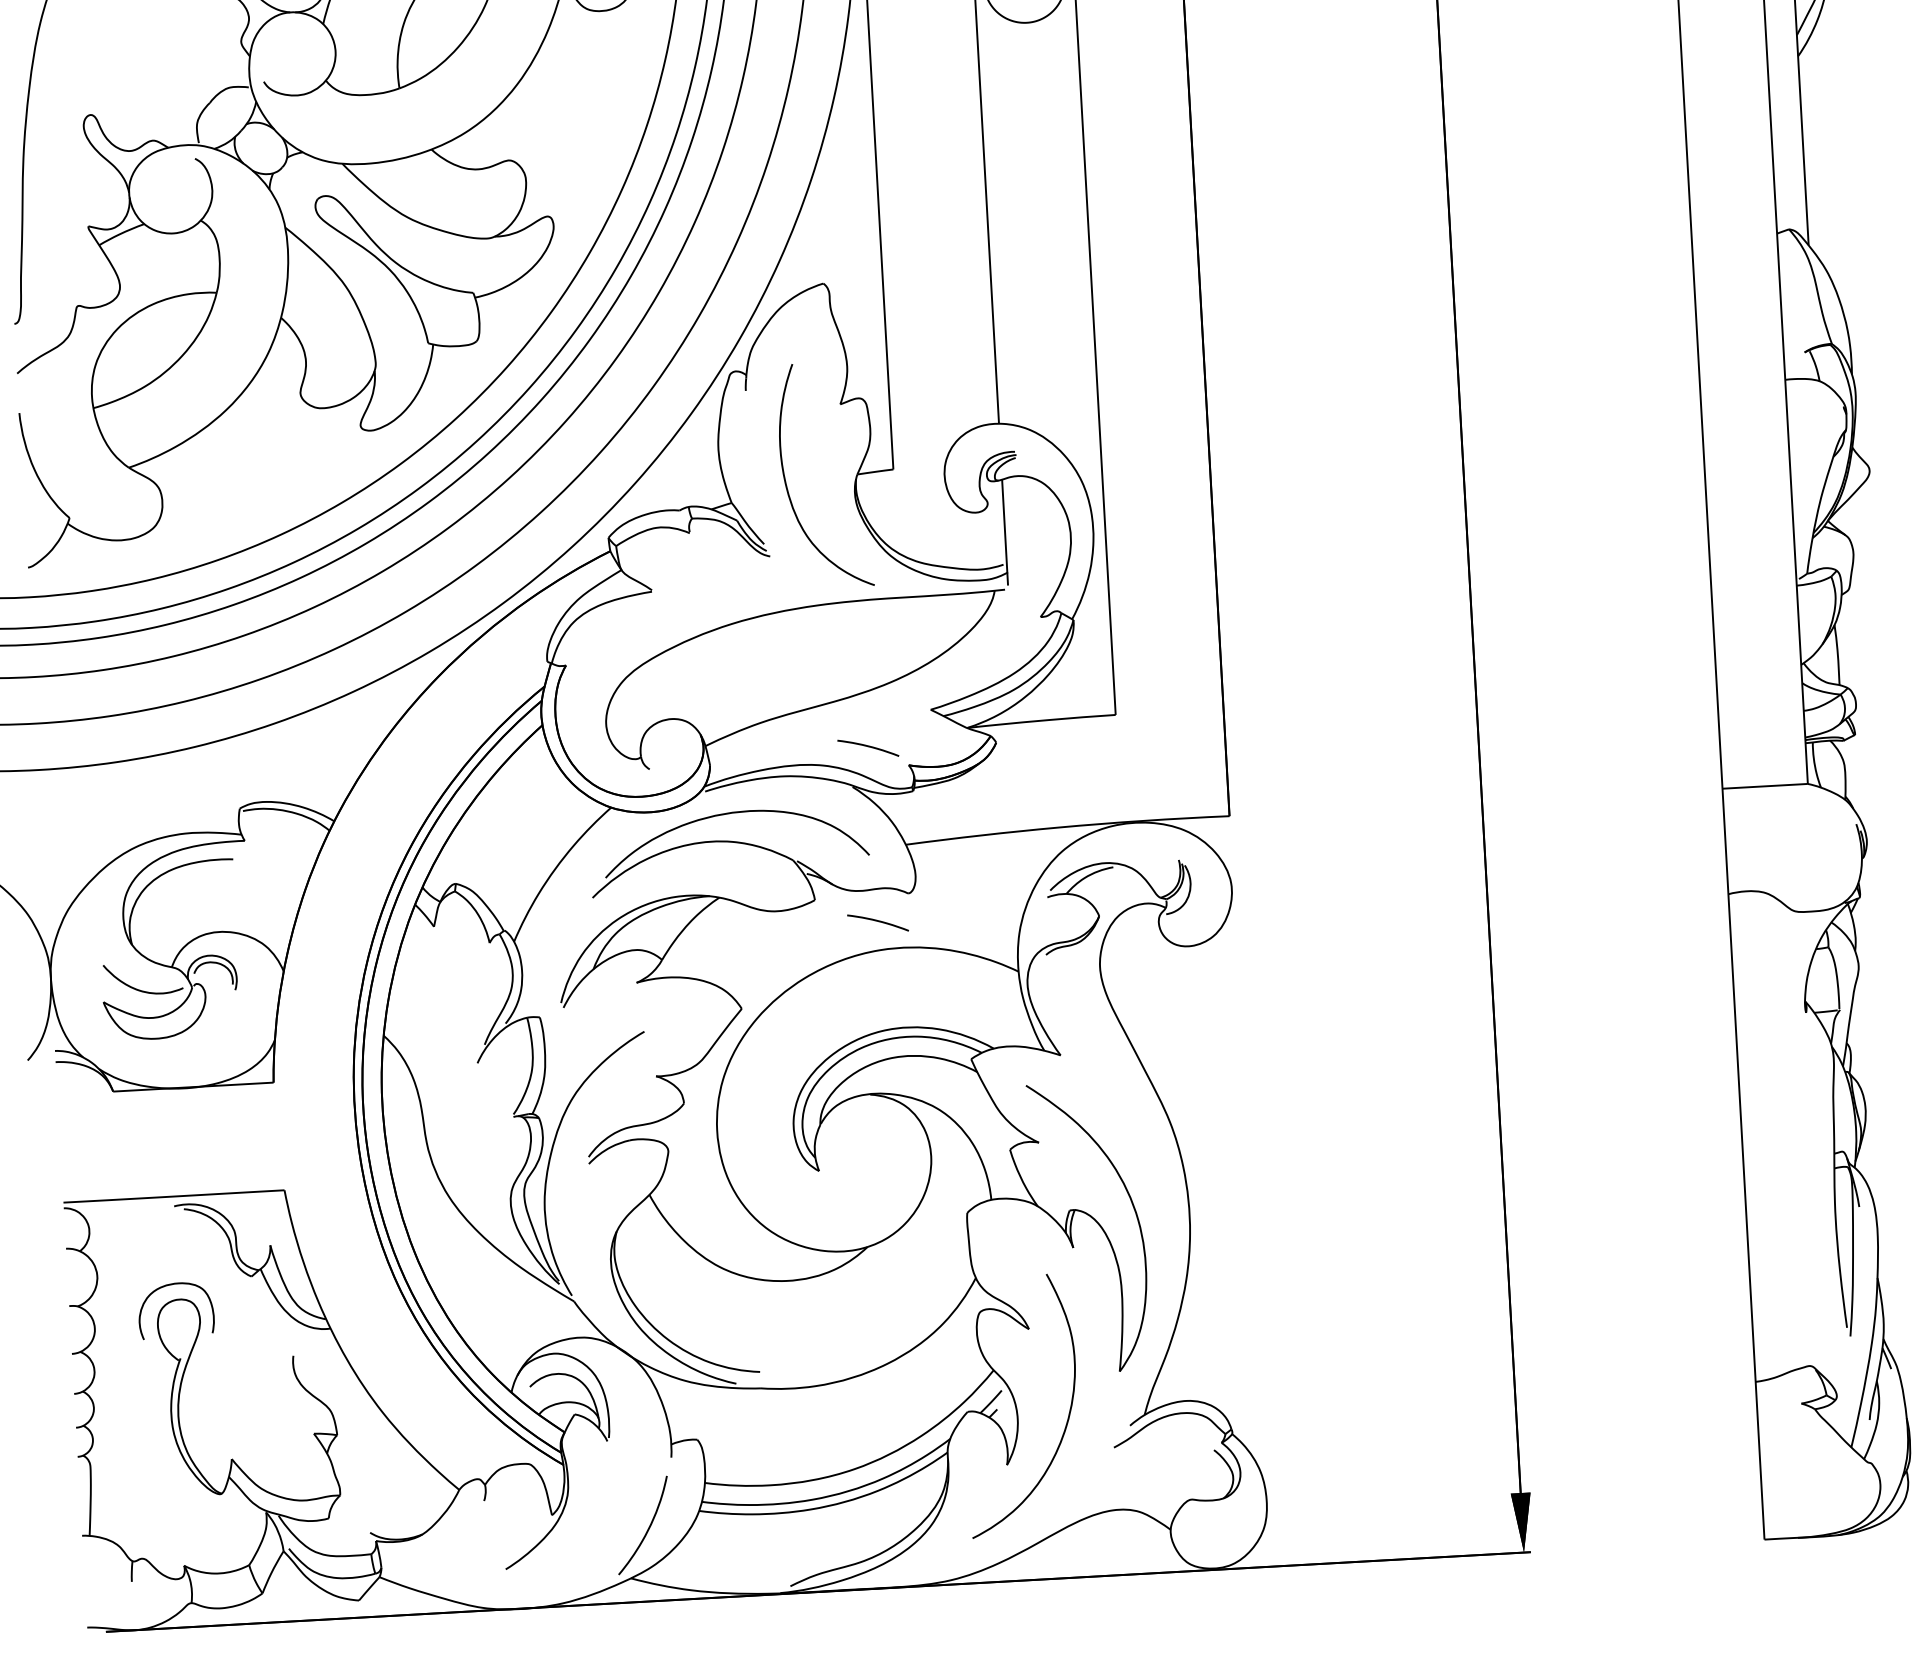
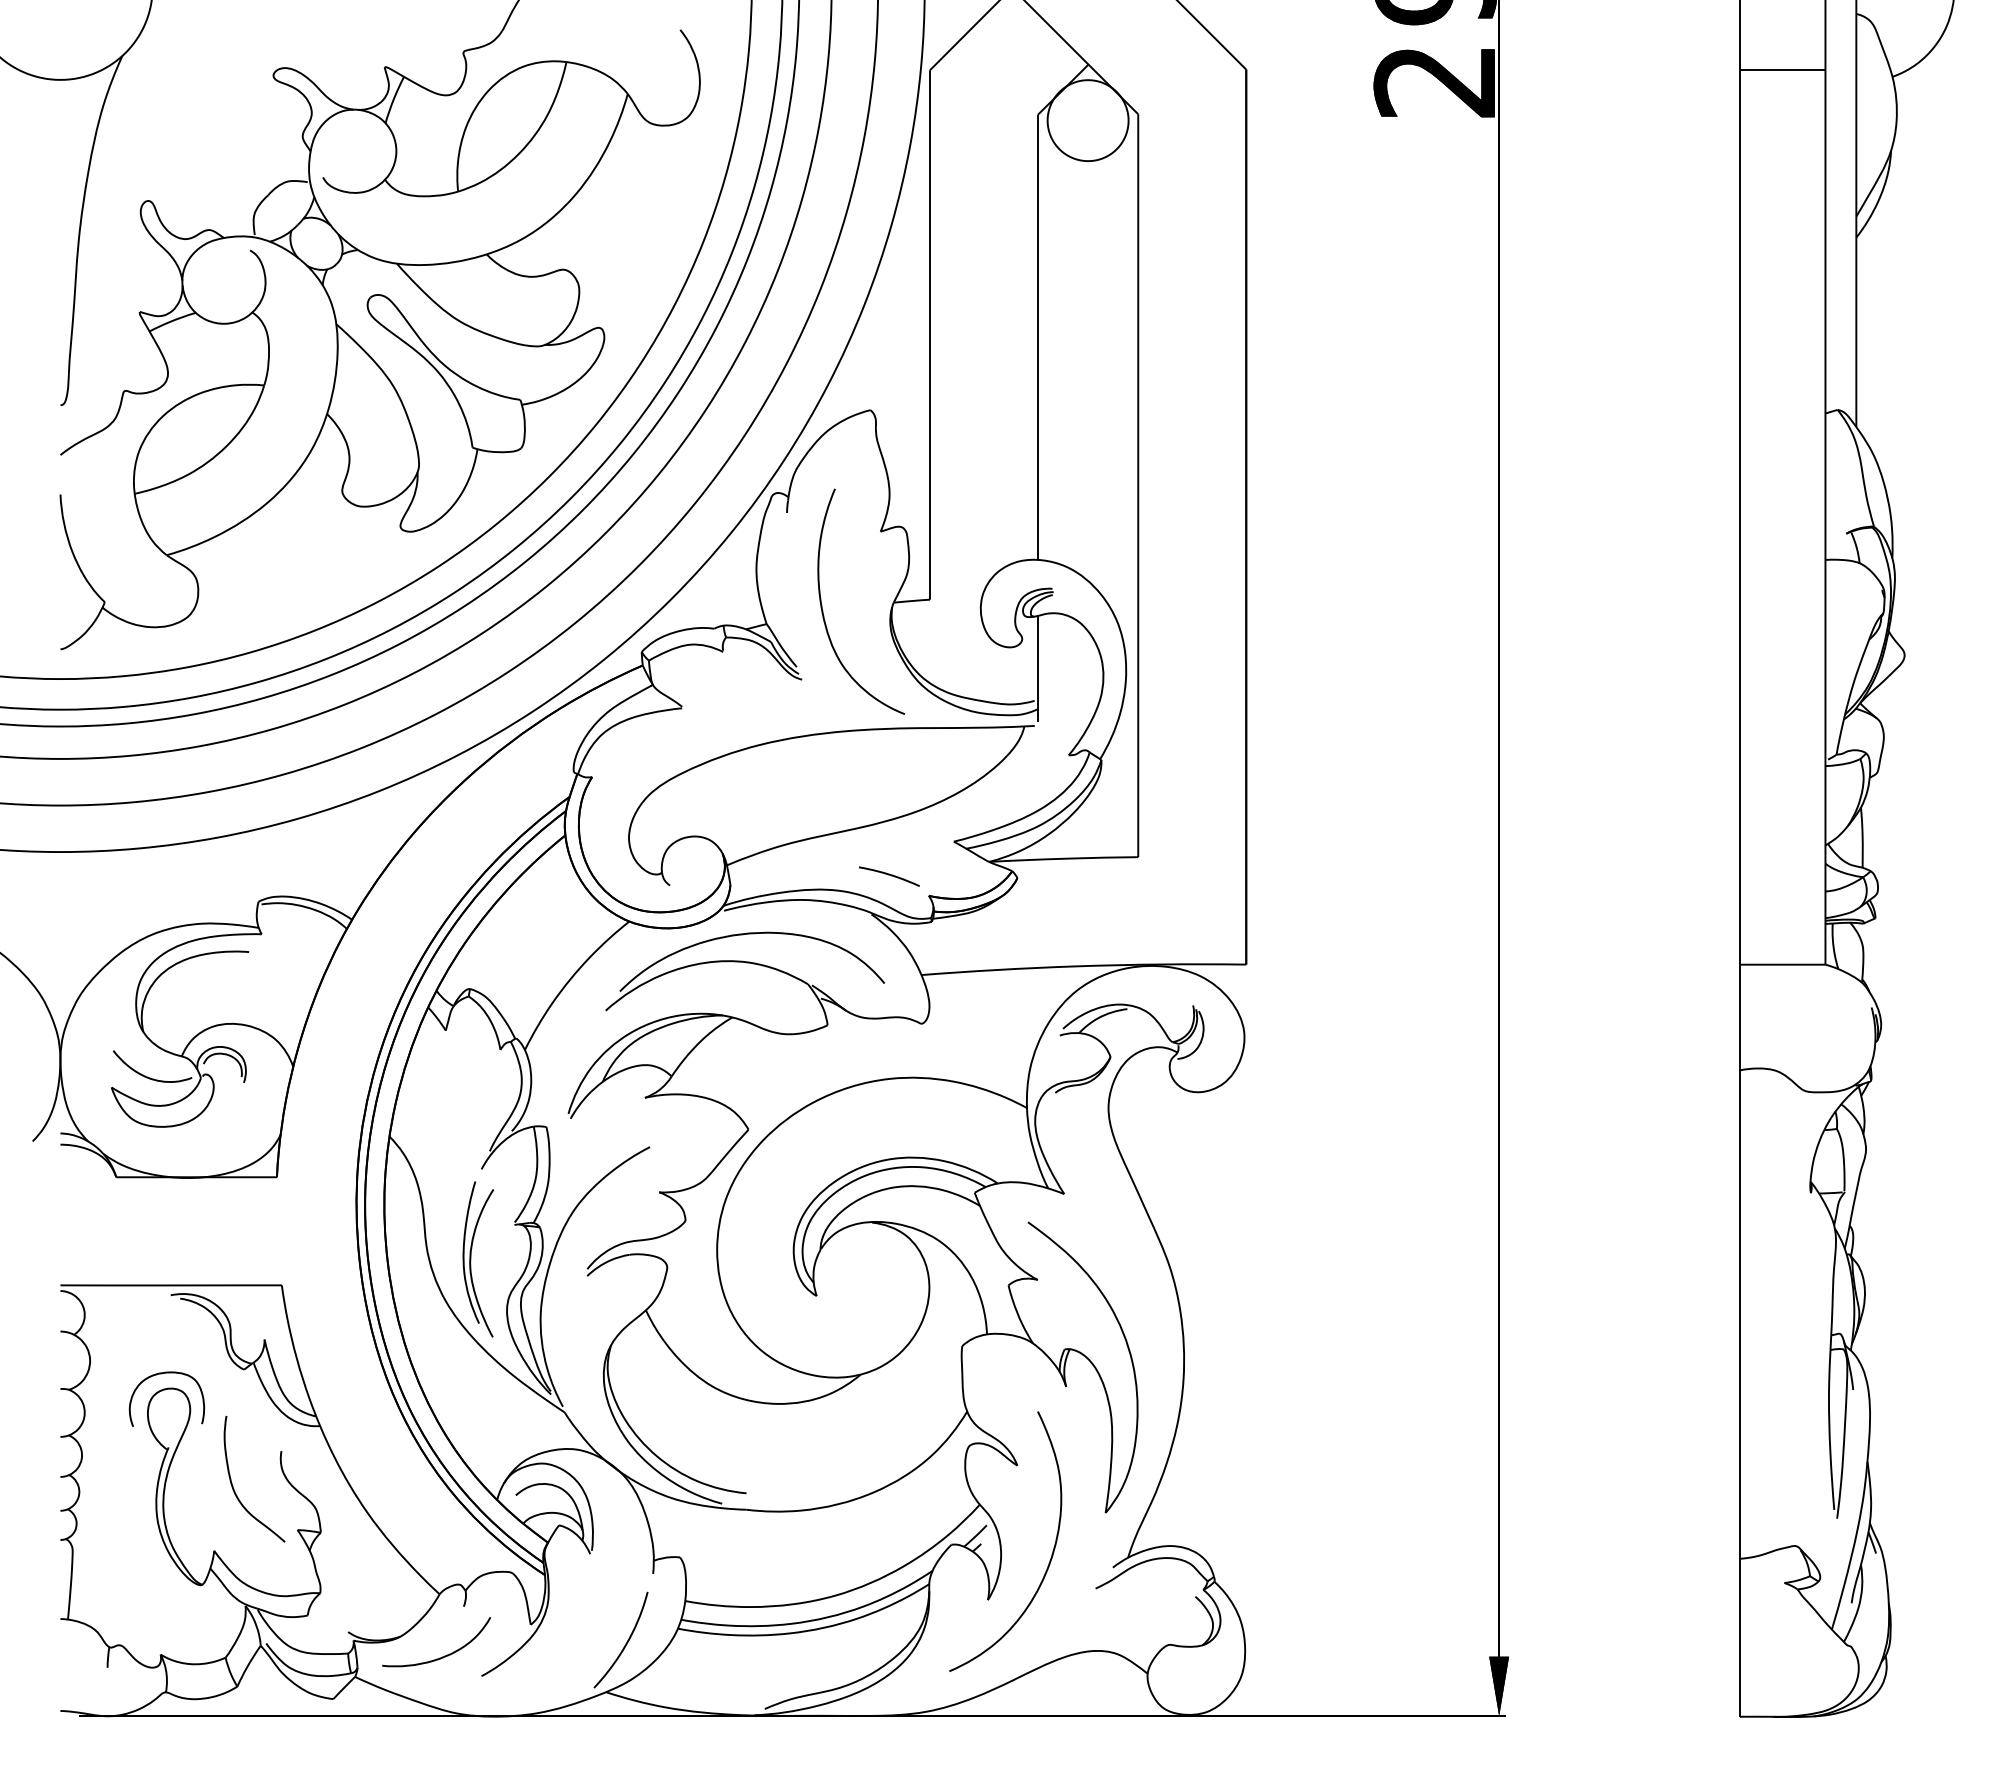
curve: (878, 921) -> (889, 1050), removed
part: (472, 1153) -> (471, 1259), added
curve: (247, 1393) -> (233, 1486), added
curve: (465, 1551) -> (442, 1656), added

